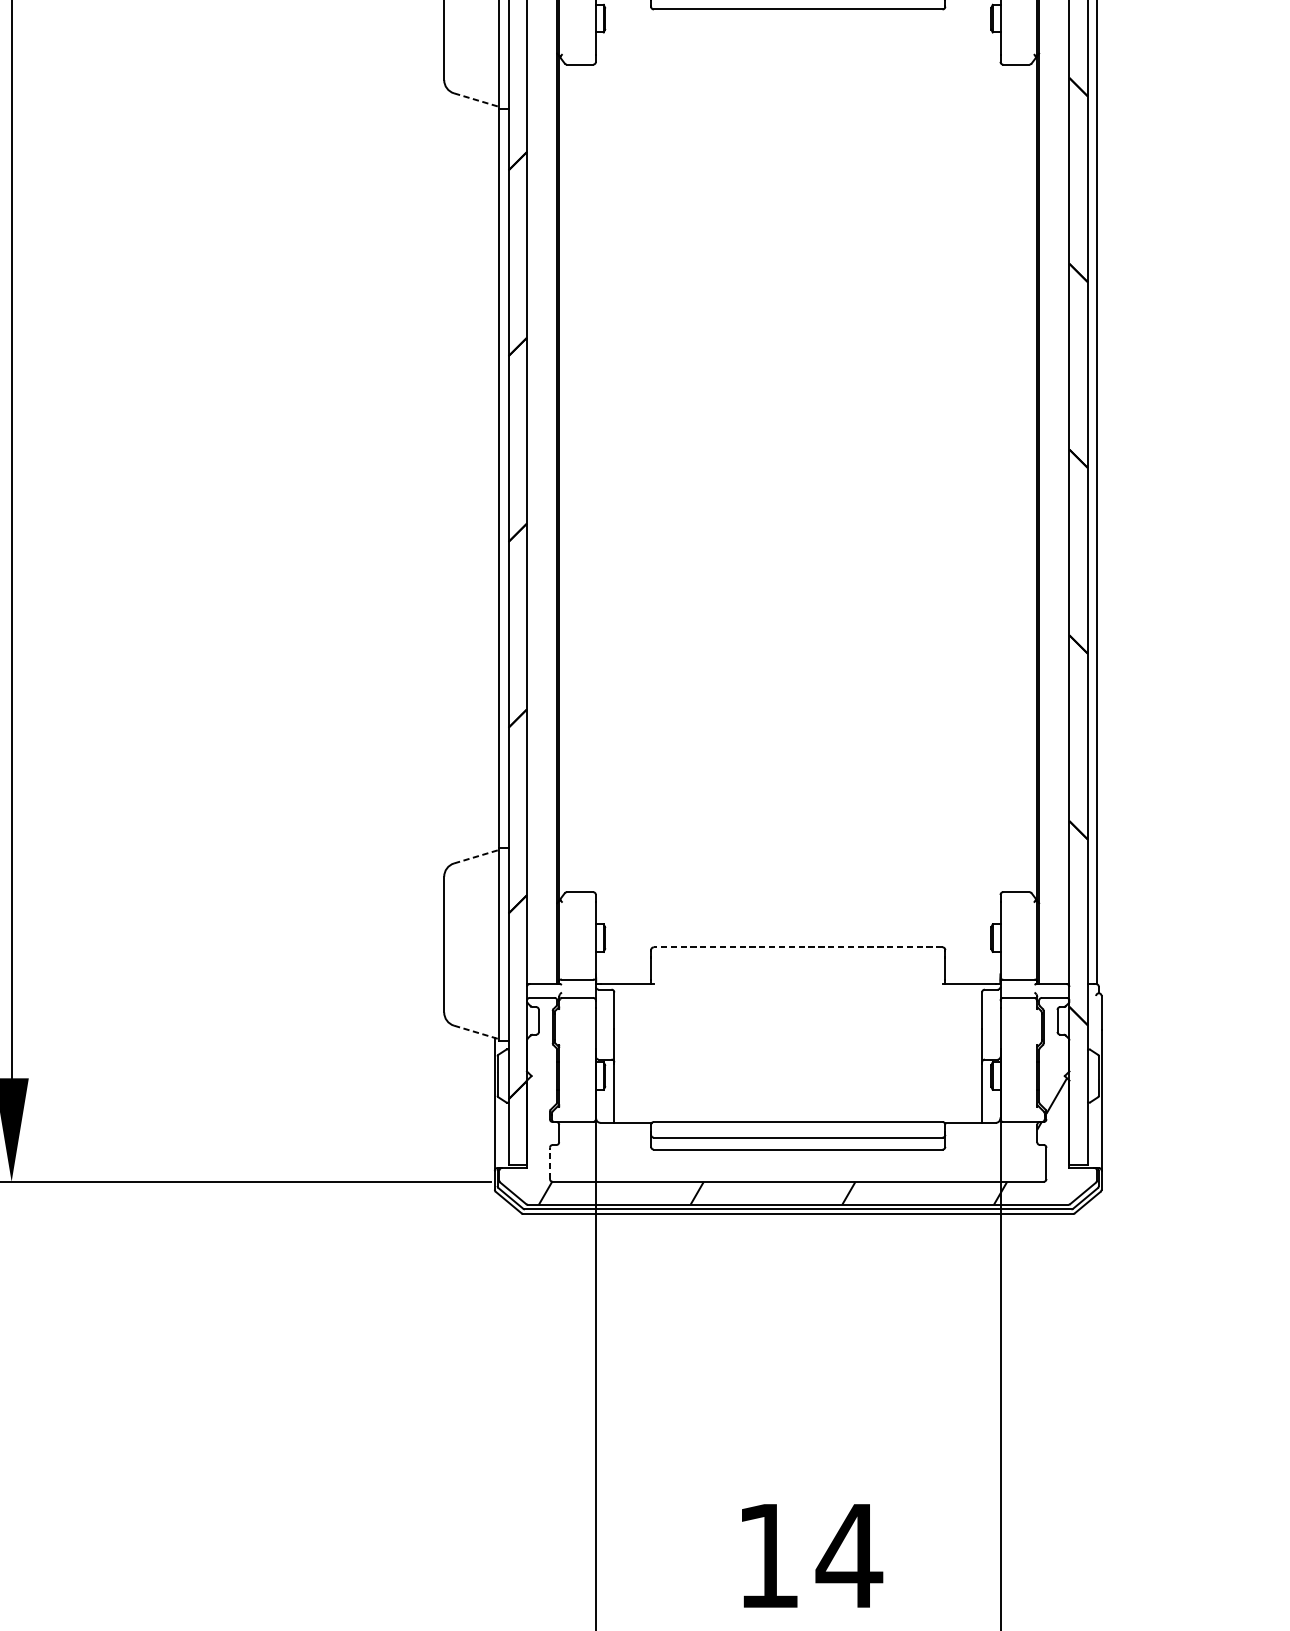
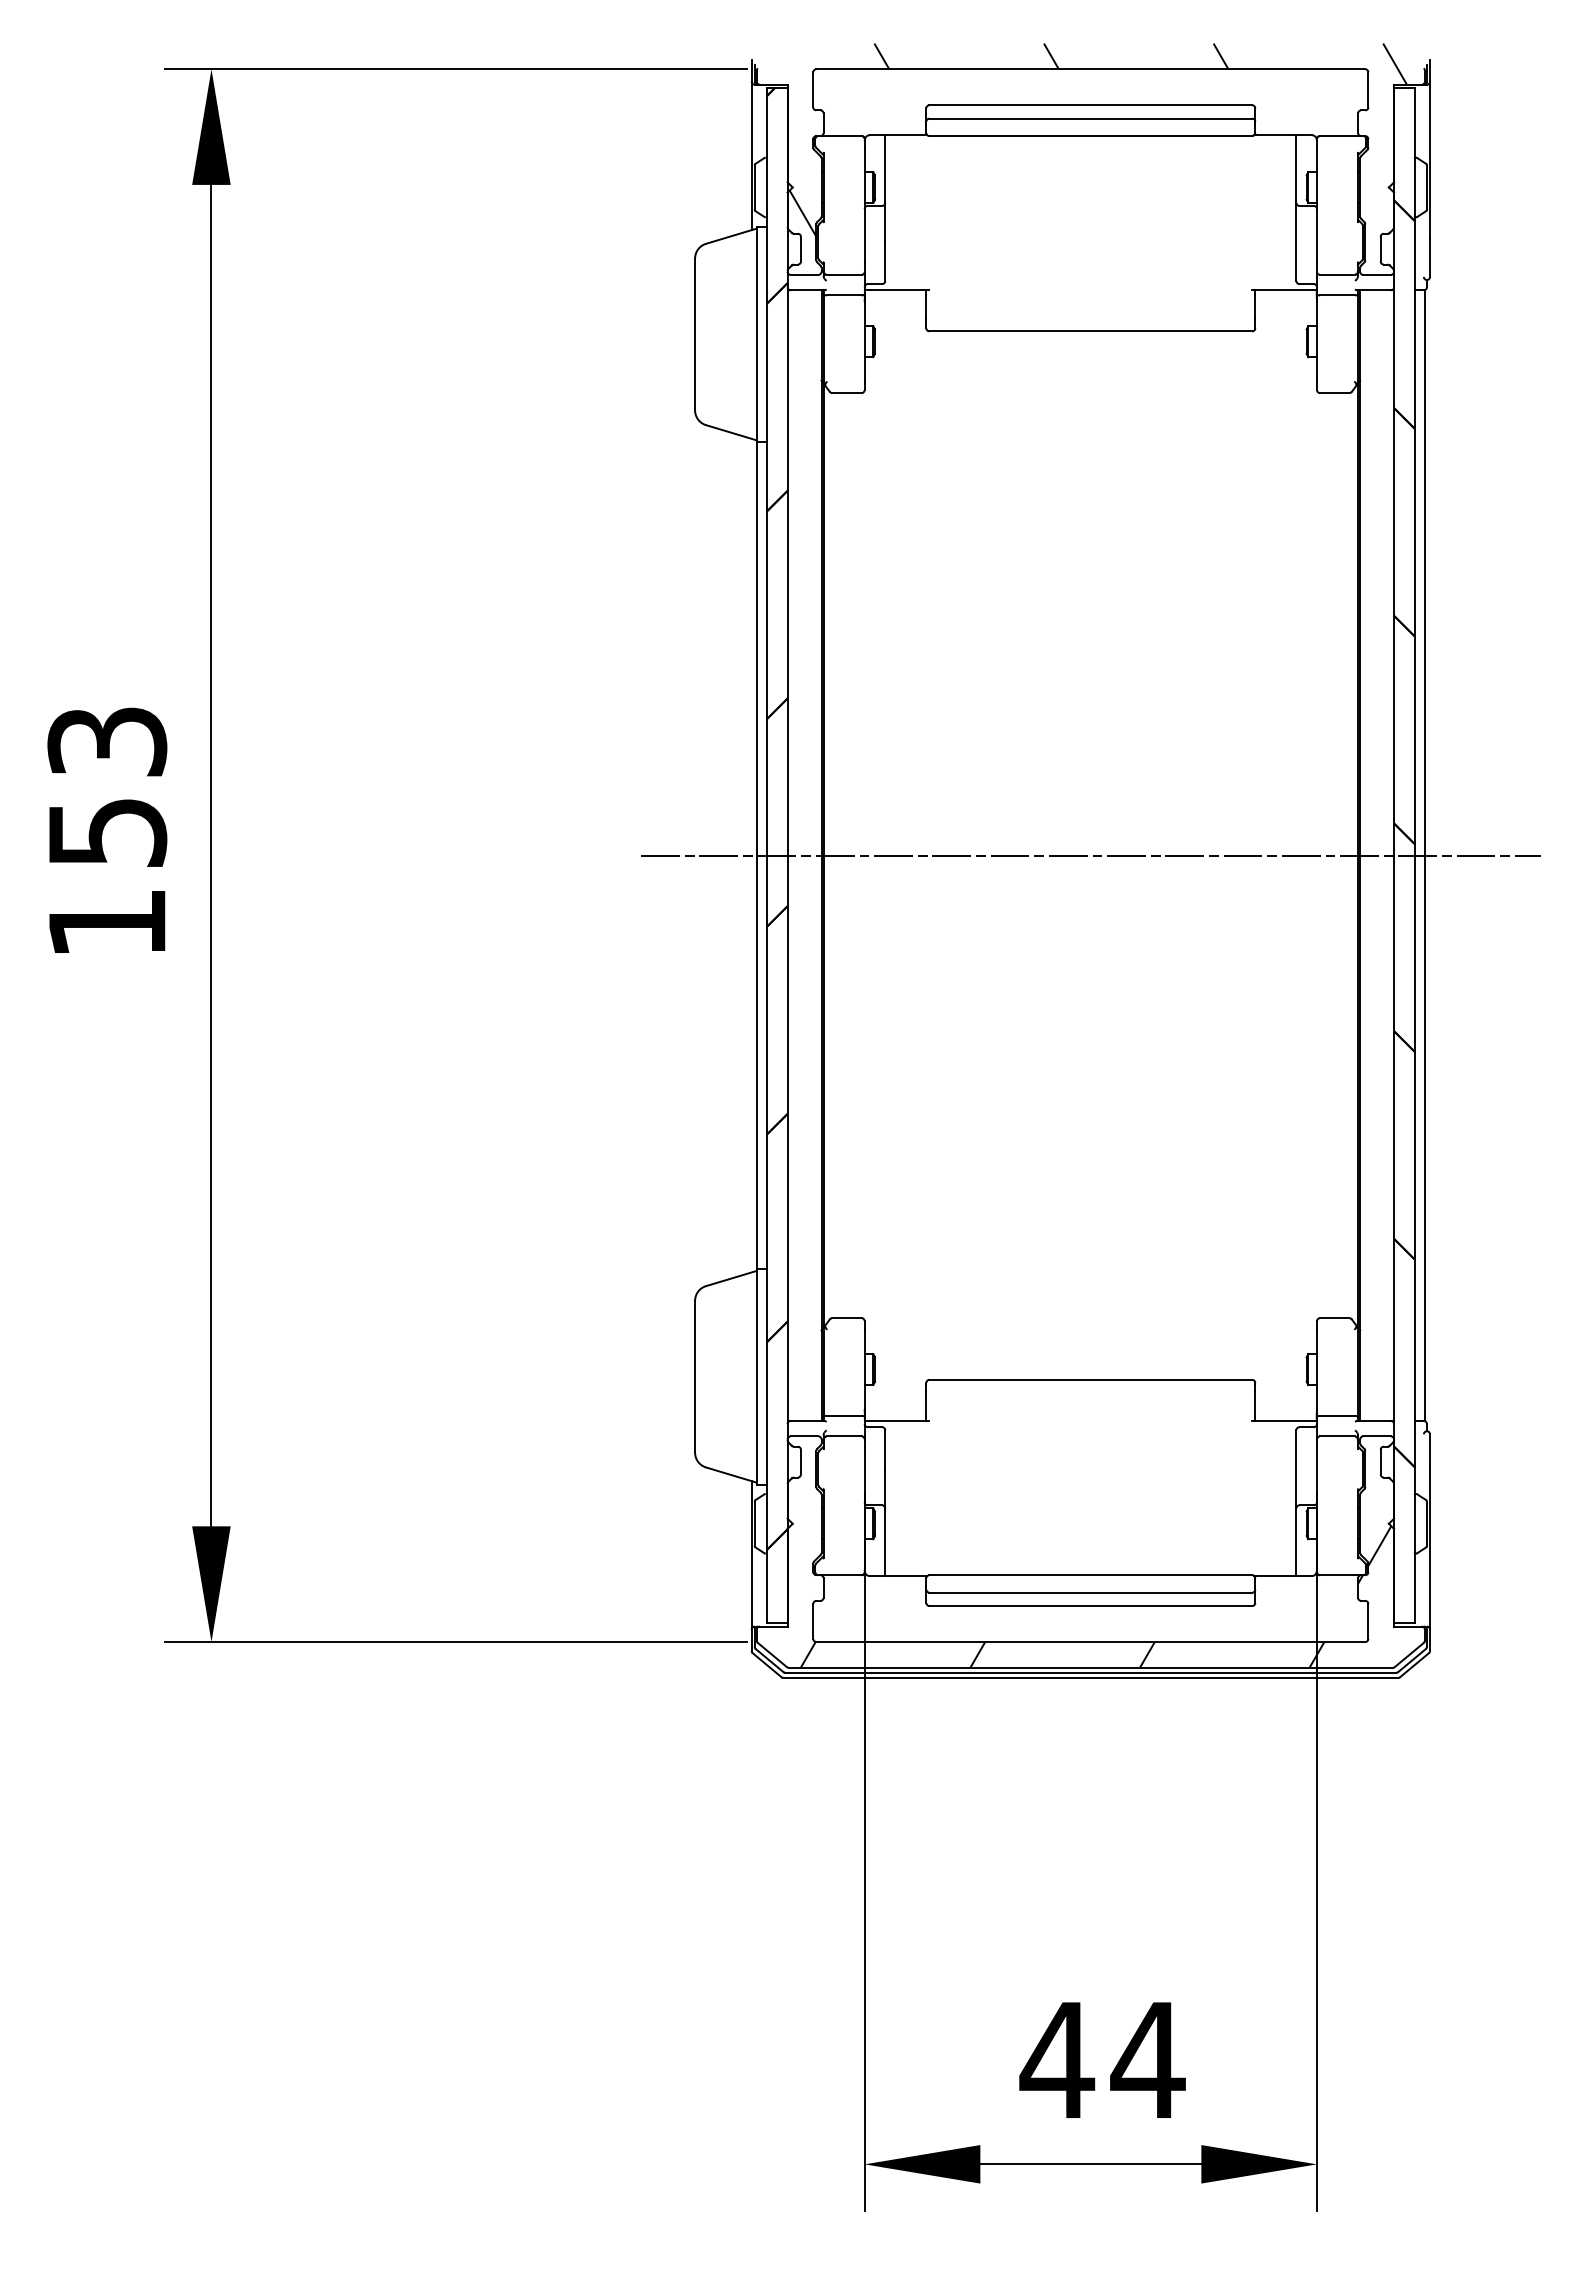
line: (476, 99) -> (731, 432), dashed -> solid
line: (797, 478) -> (1090, 855), added
line: (476, 856) -> (731, 1278), dashed -> solid
line: (797, 946) -> (1090, 1379), dashed -> solid
line: (476, 1032) -> (731, 1475), dashed -> solid
line: (550, 1162) -> (813, 1620), dashed -> solid
text: (768, 1555) -> (1057, 2059), 14 -> 44

